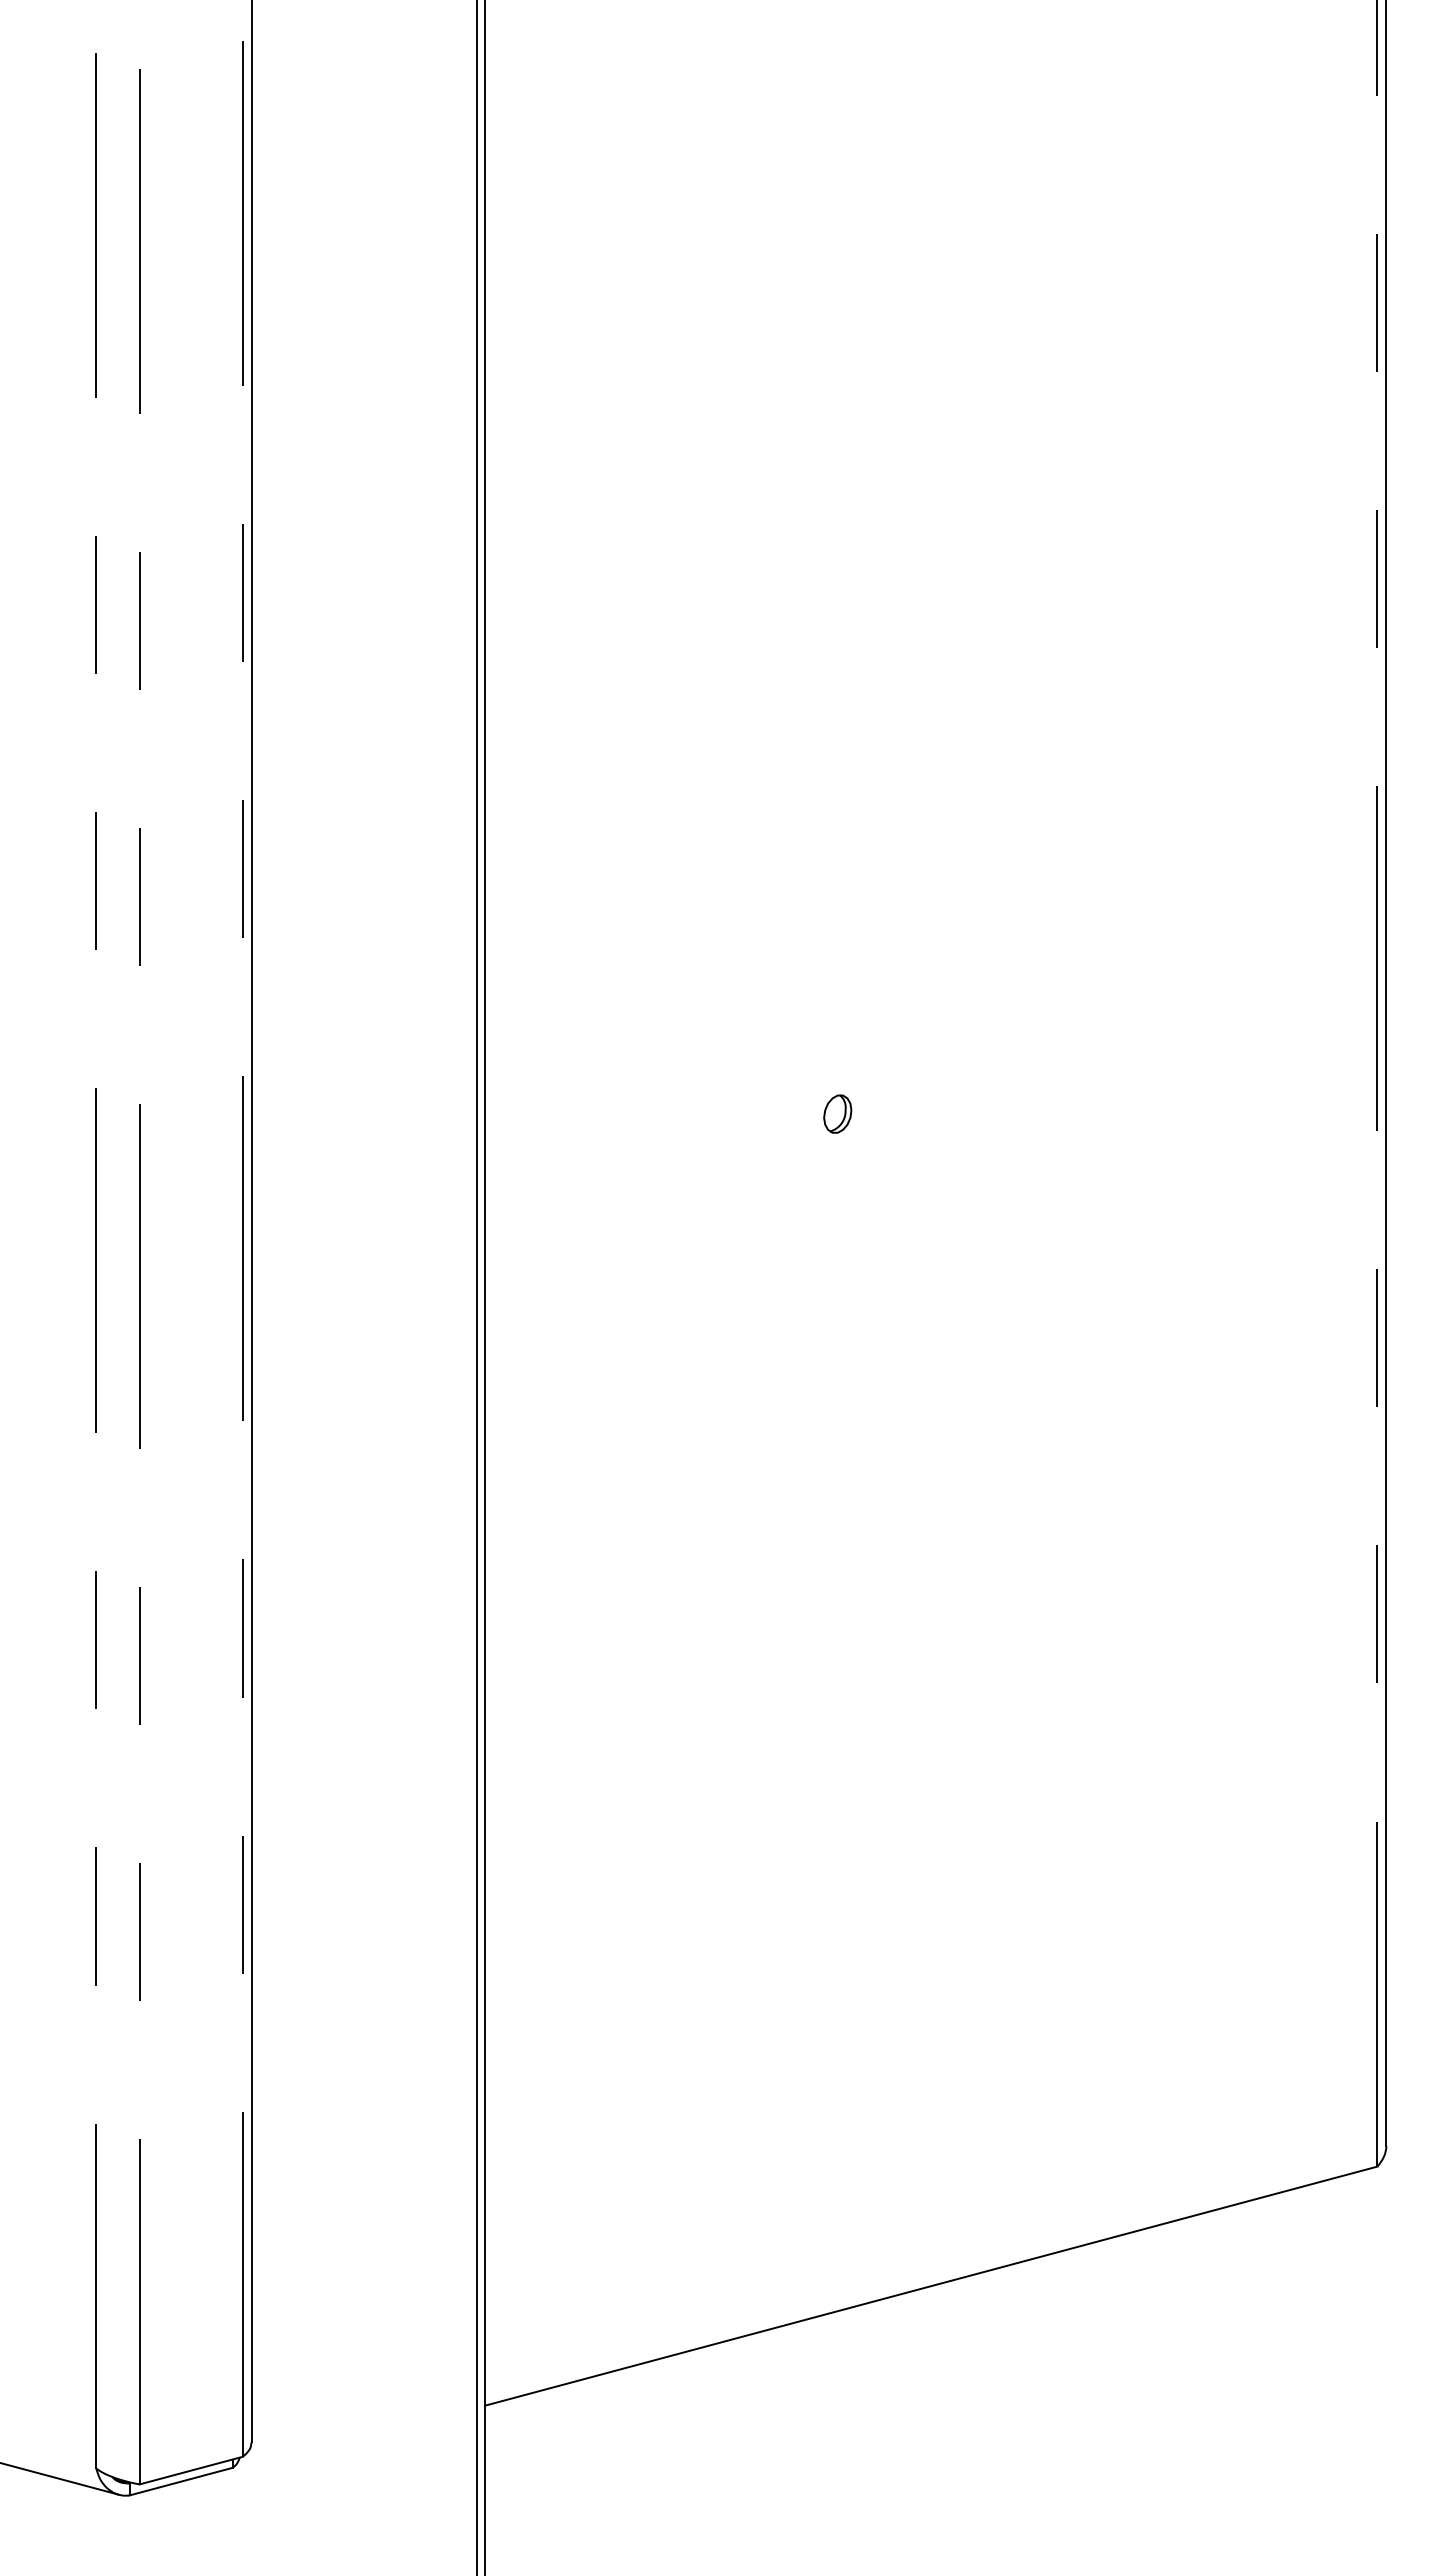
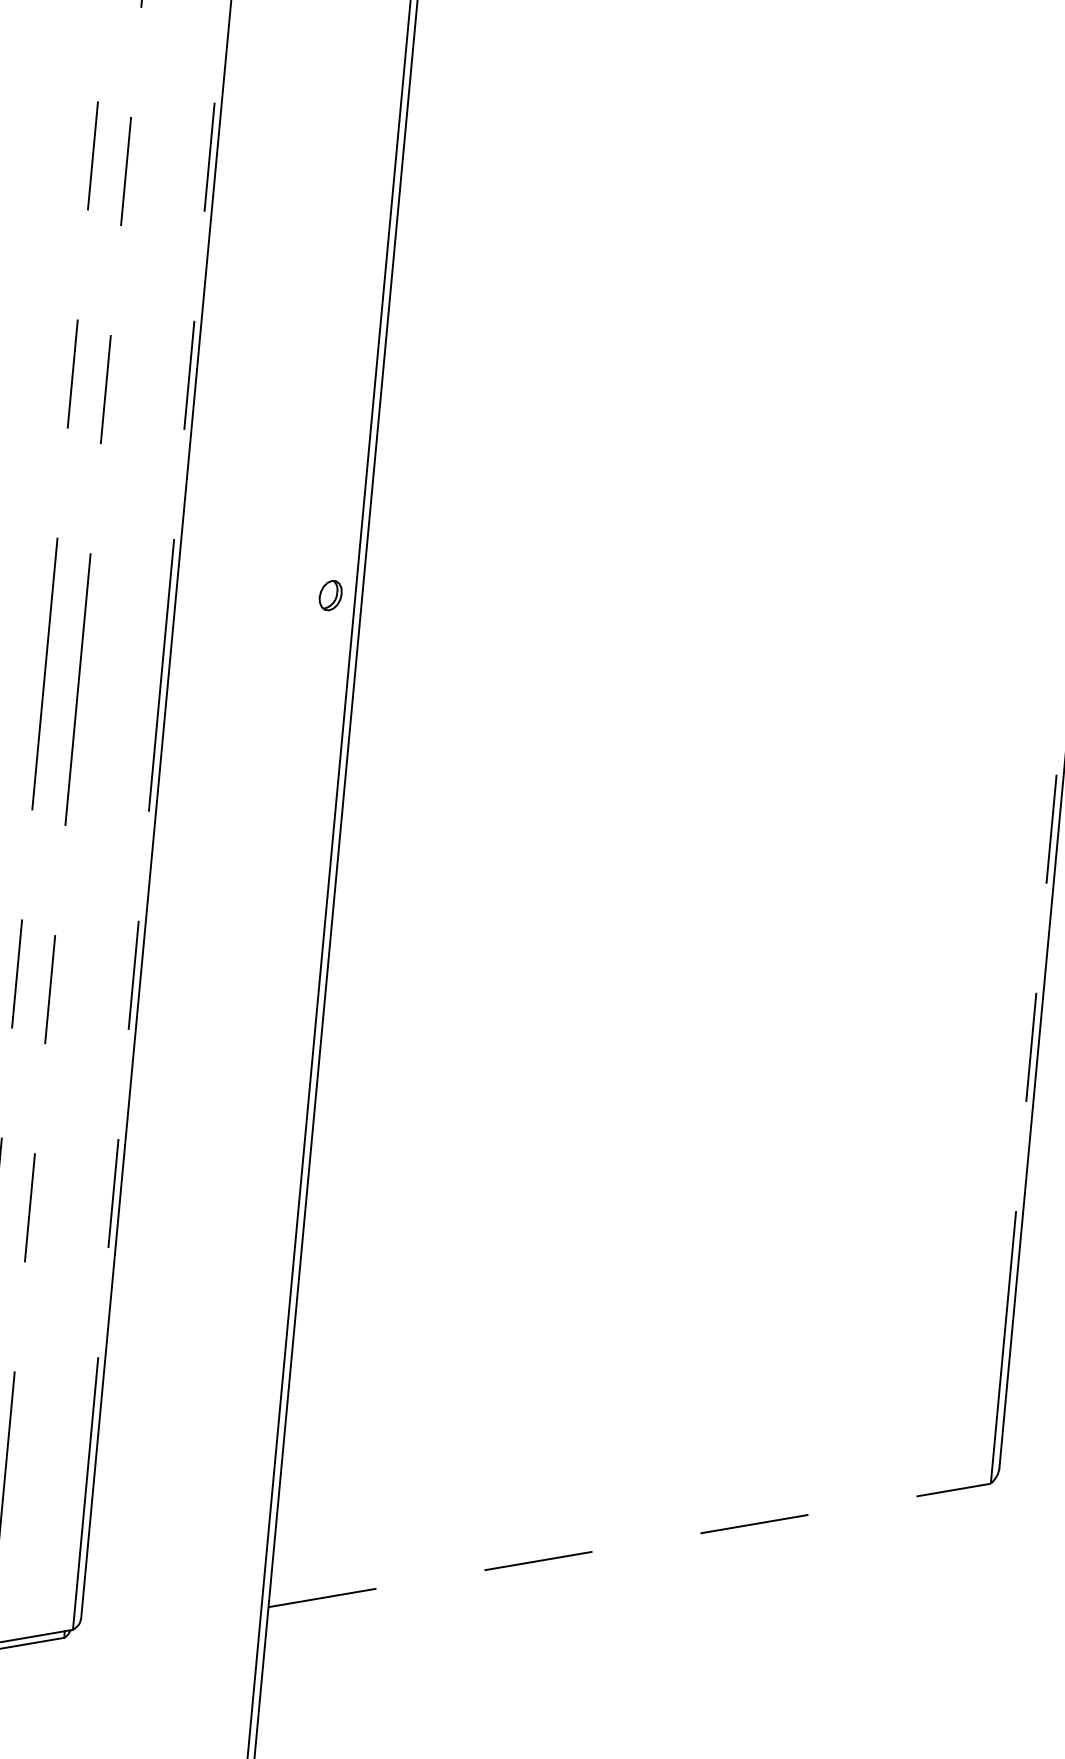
part: (837, 1113) -> (330, 595), moved
line: (931, 2286) -> (629, 1545), solid -> dashed

